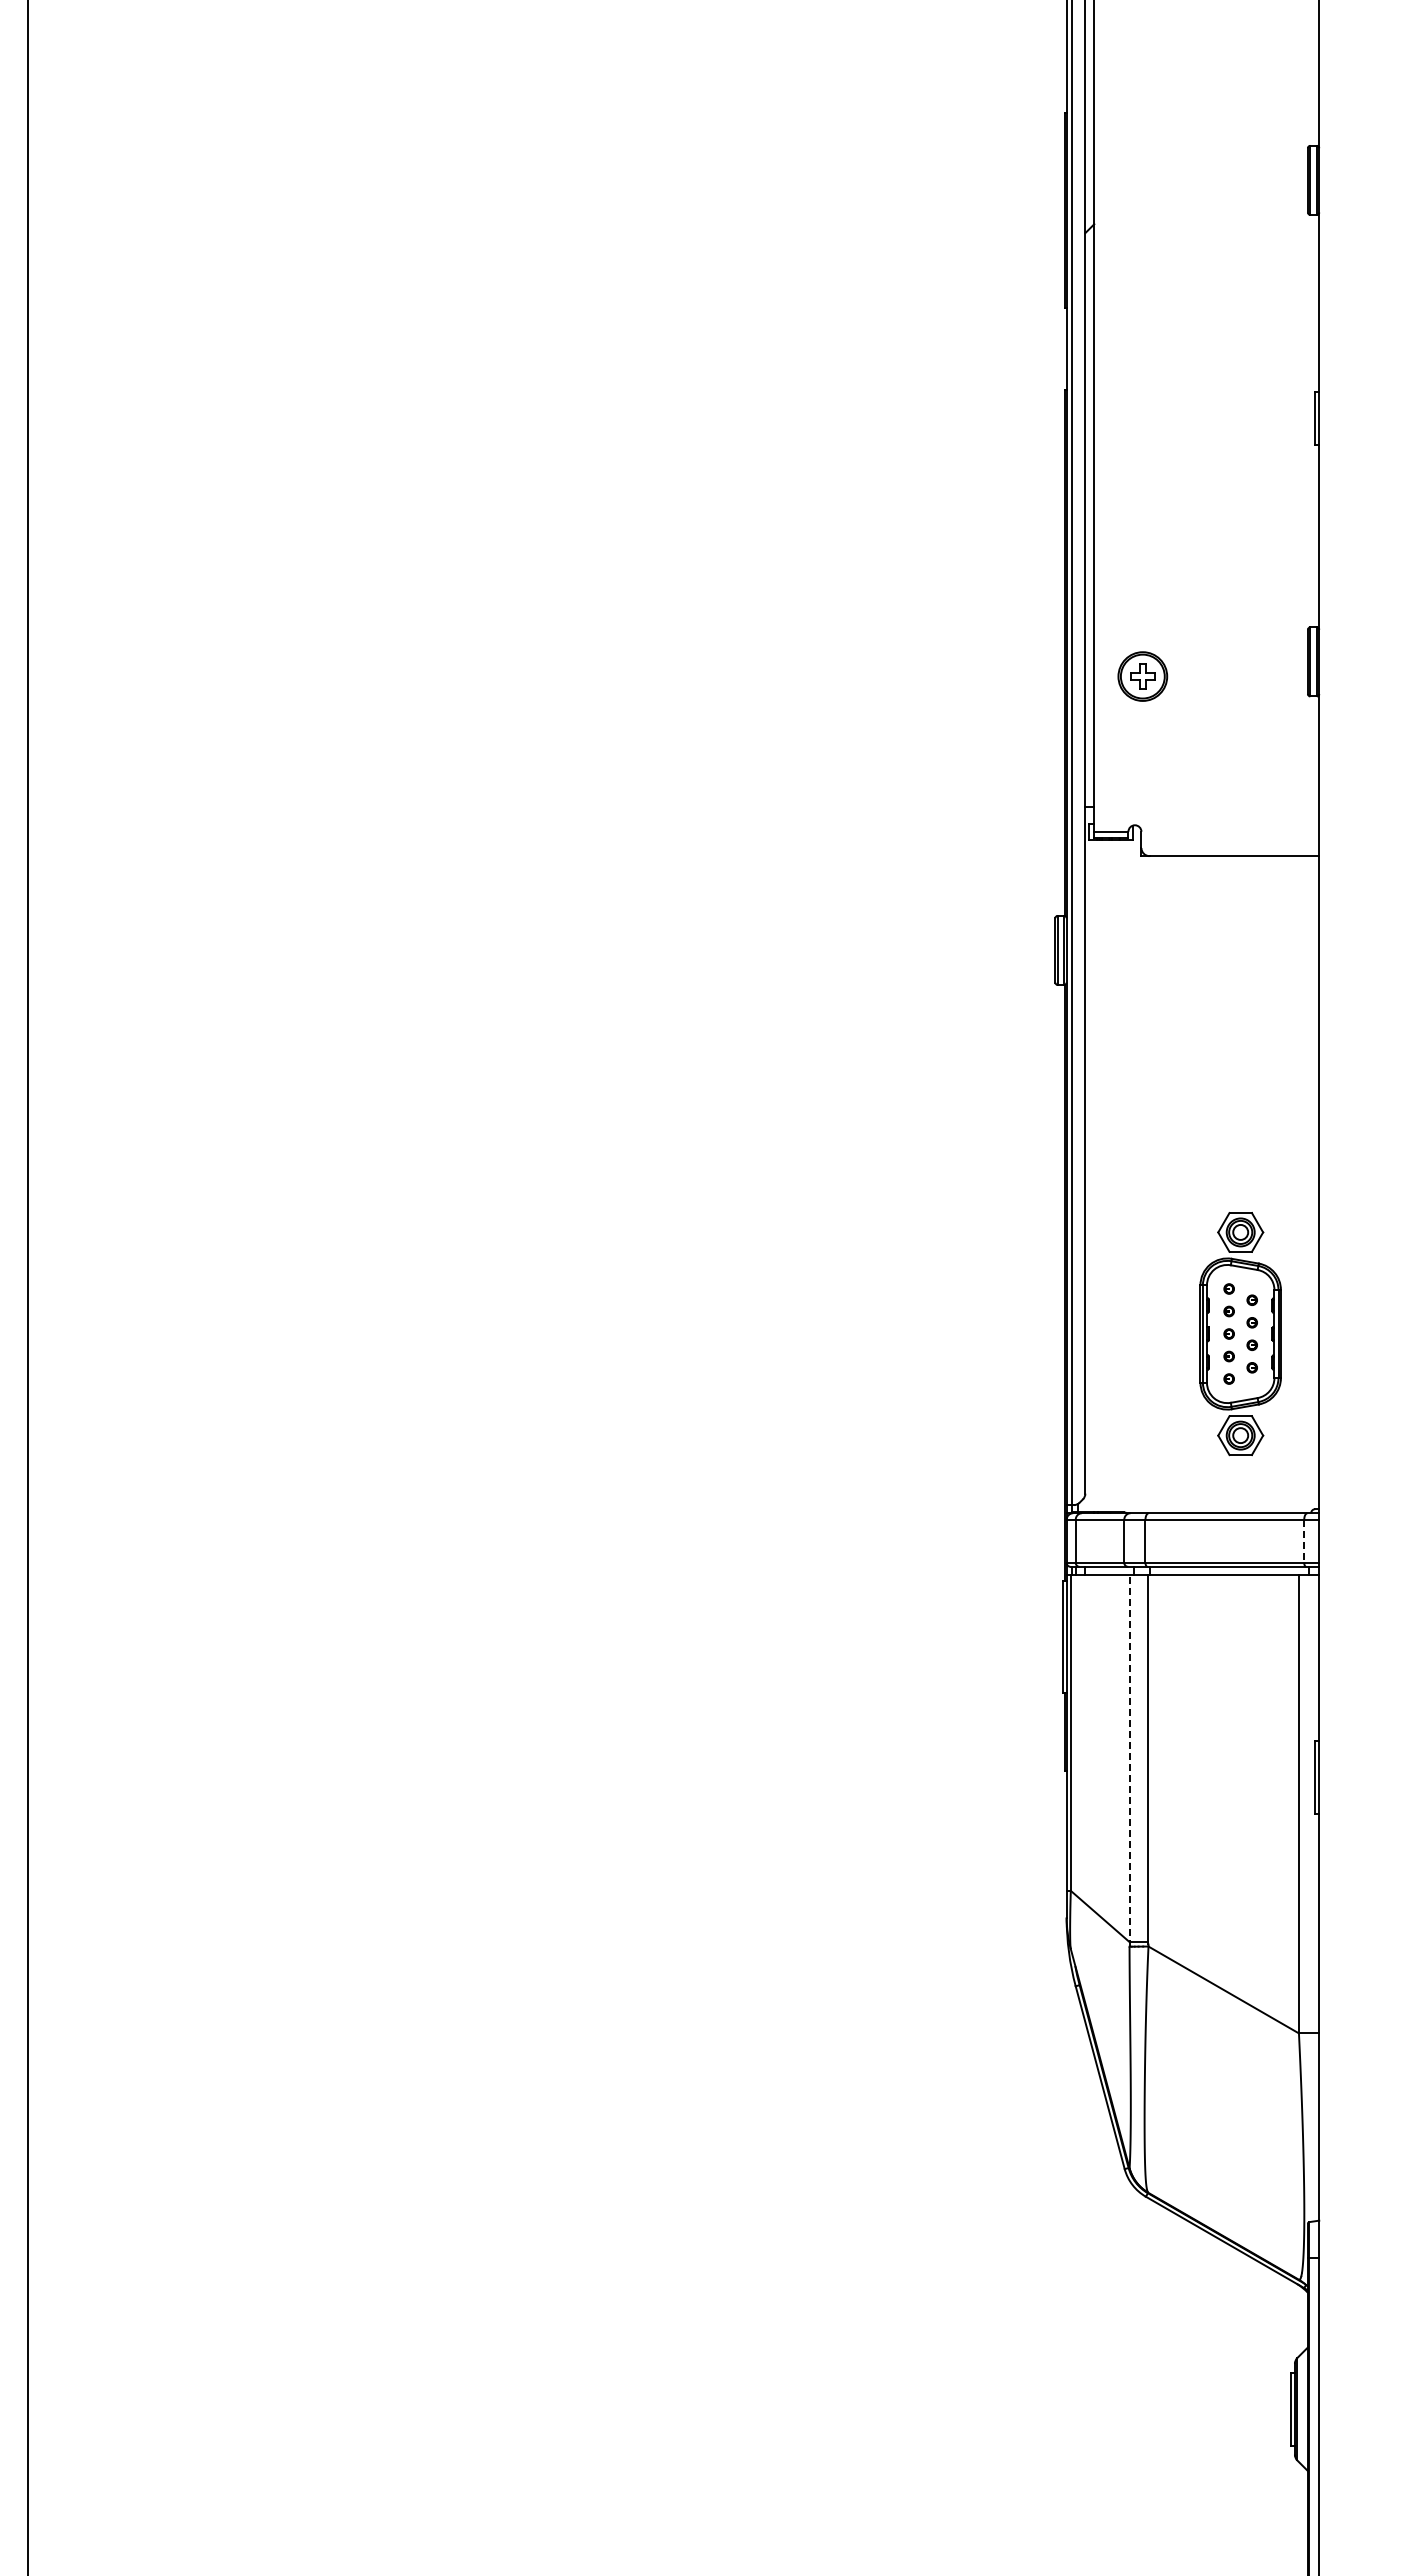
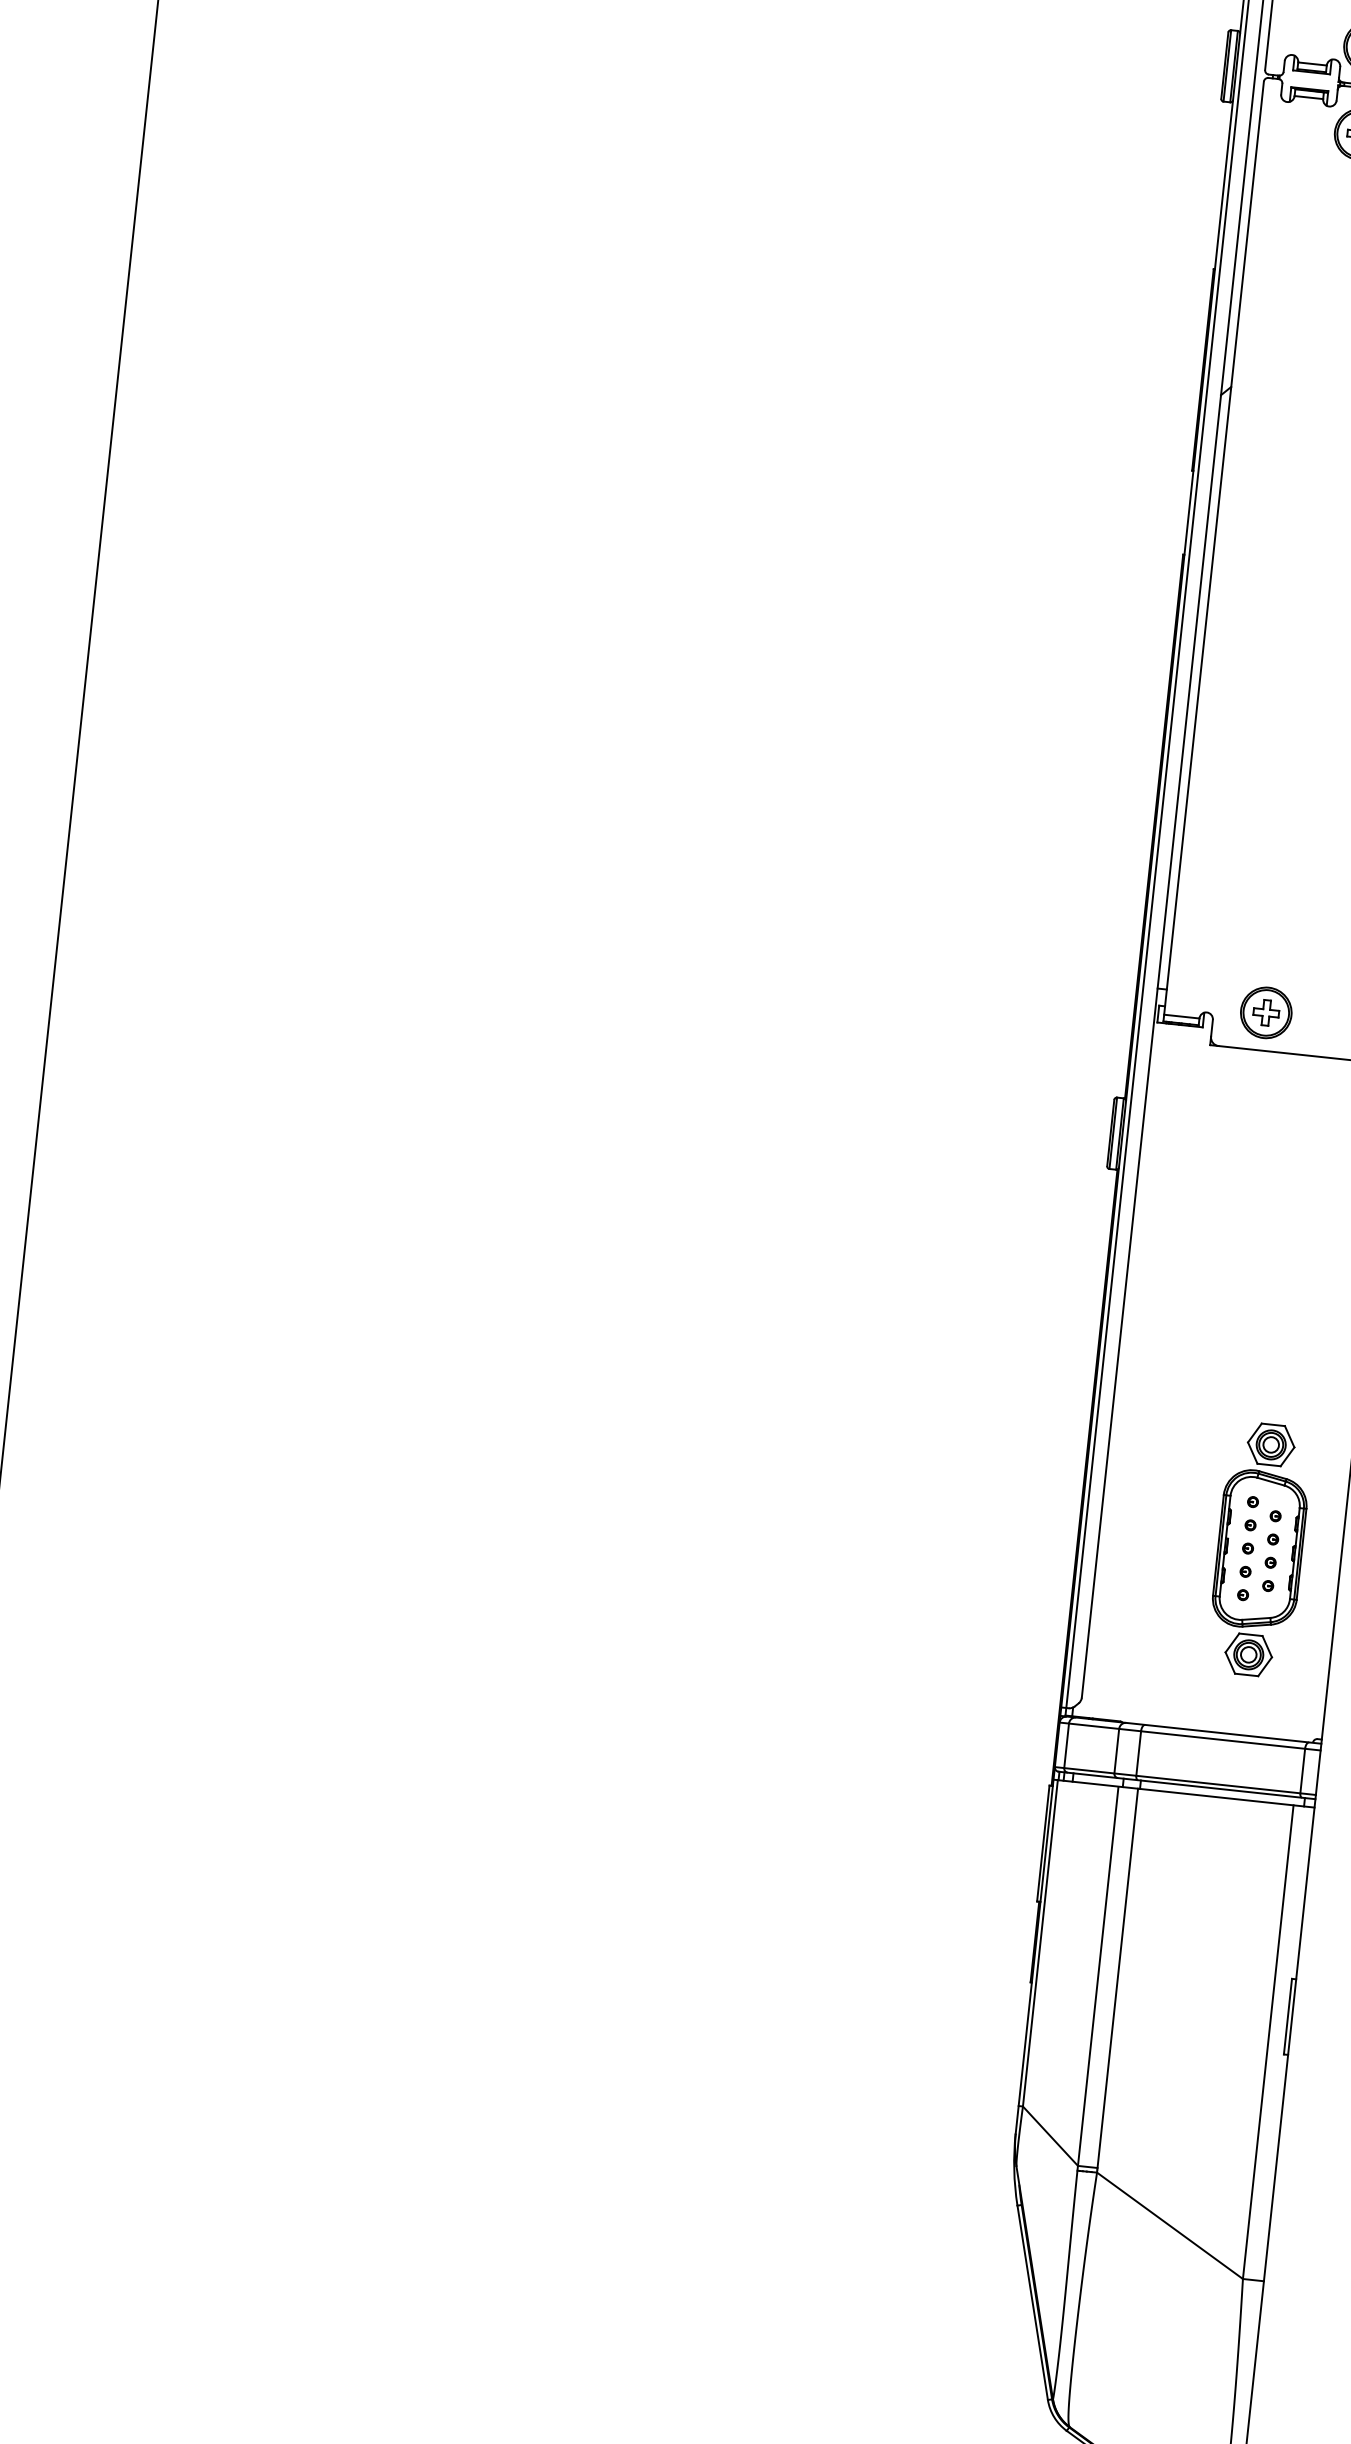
part: (1142, 676) -> (1265, 1012), moved
line: (1304, 1541) -> (1302, 1771), dashed -> solid
line: (1129, 1761) -> (1097, 1979), dashed -> solid

